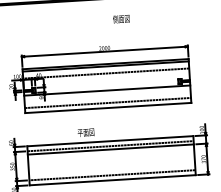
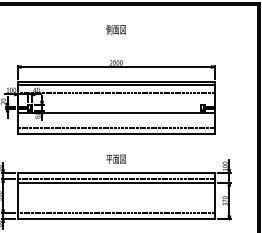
text: (120, 18) -> (115, 29), moved
text: (85, 132) -> (115, 158), moved

